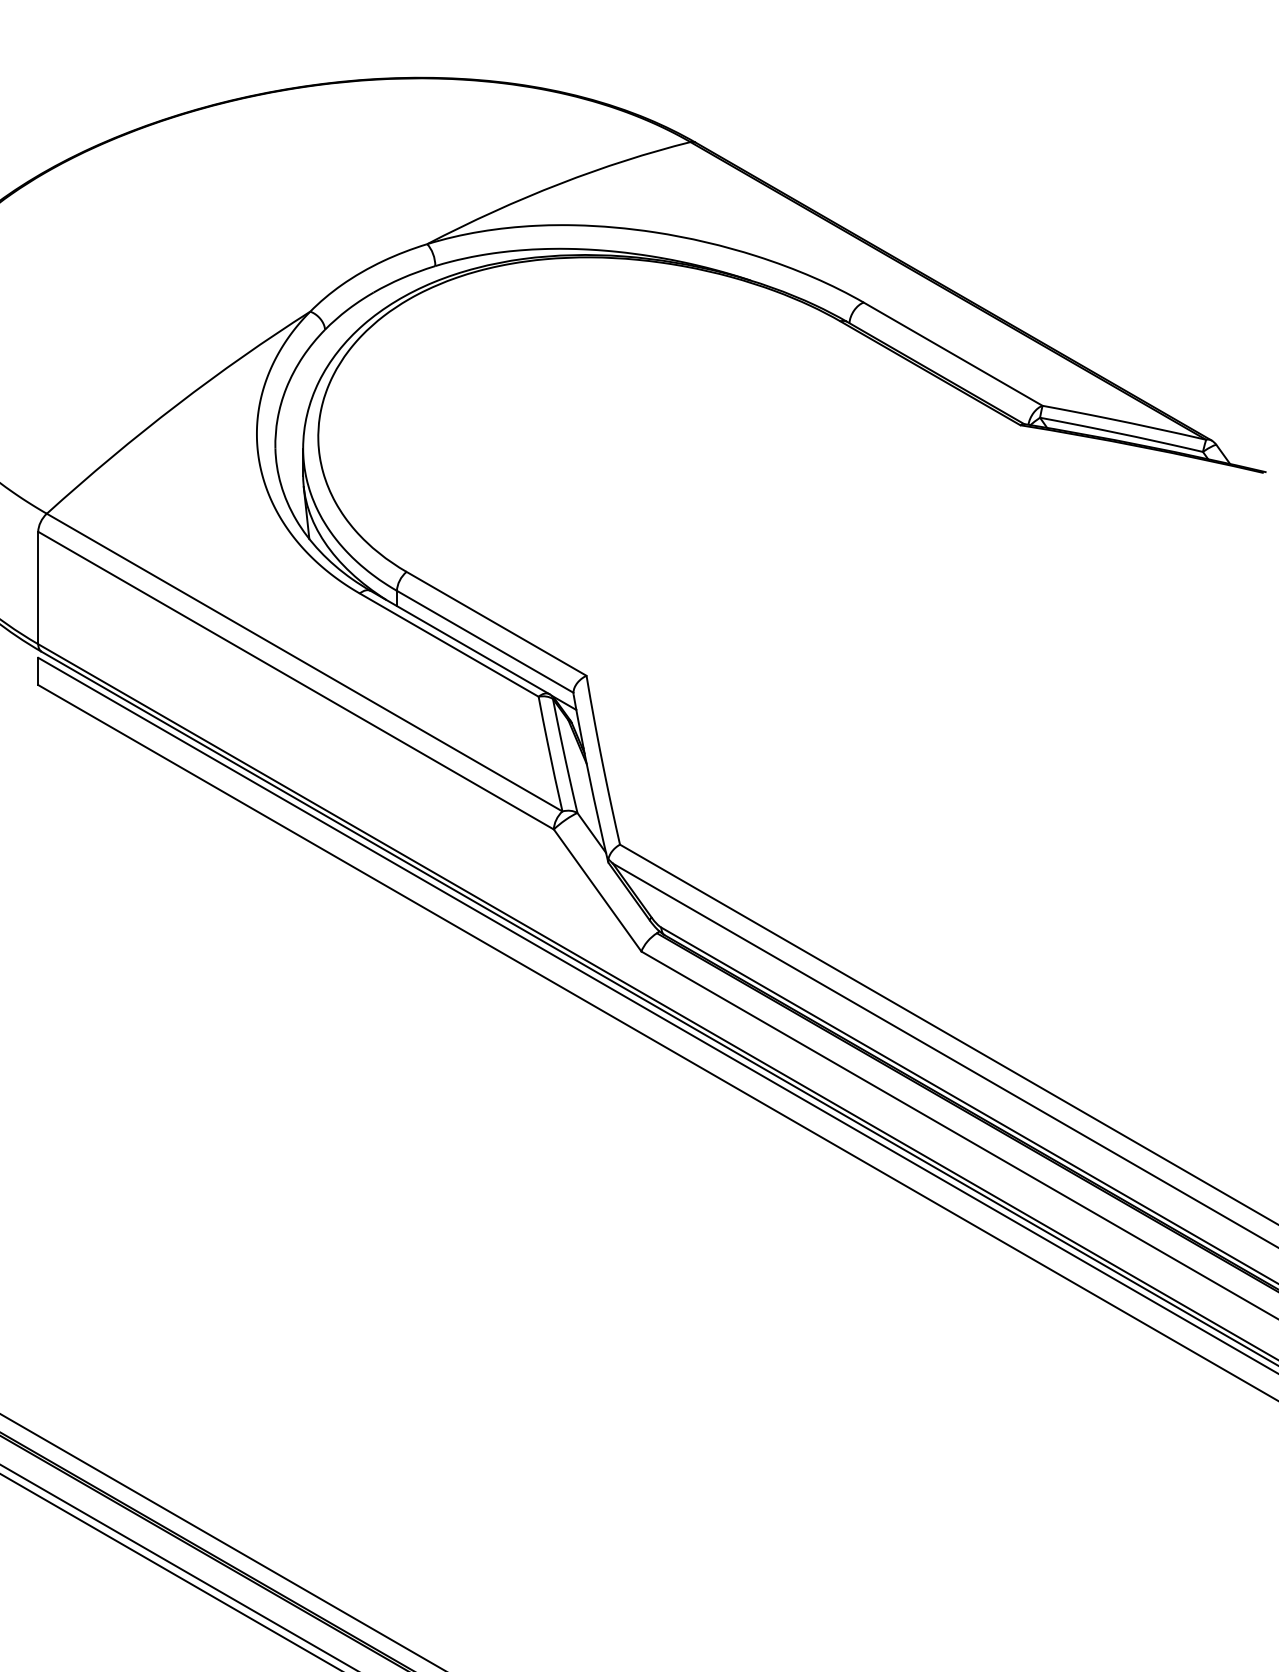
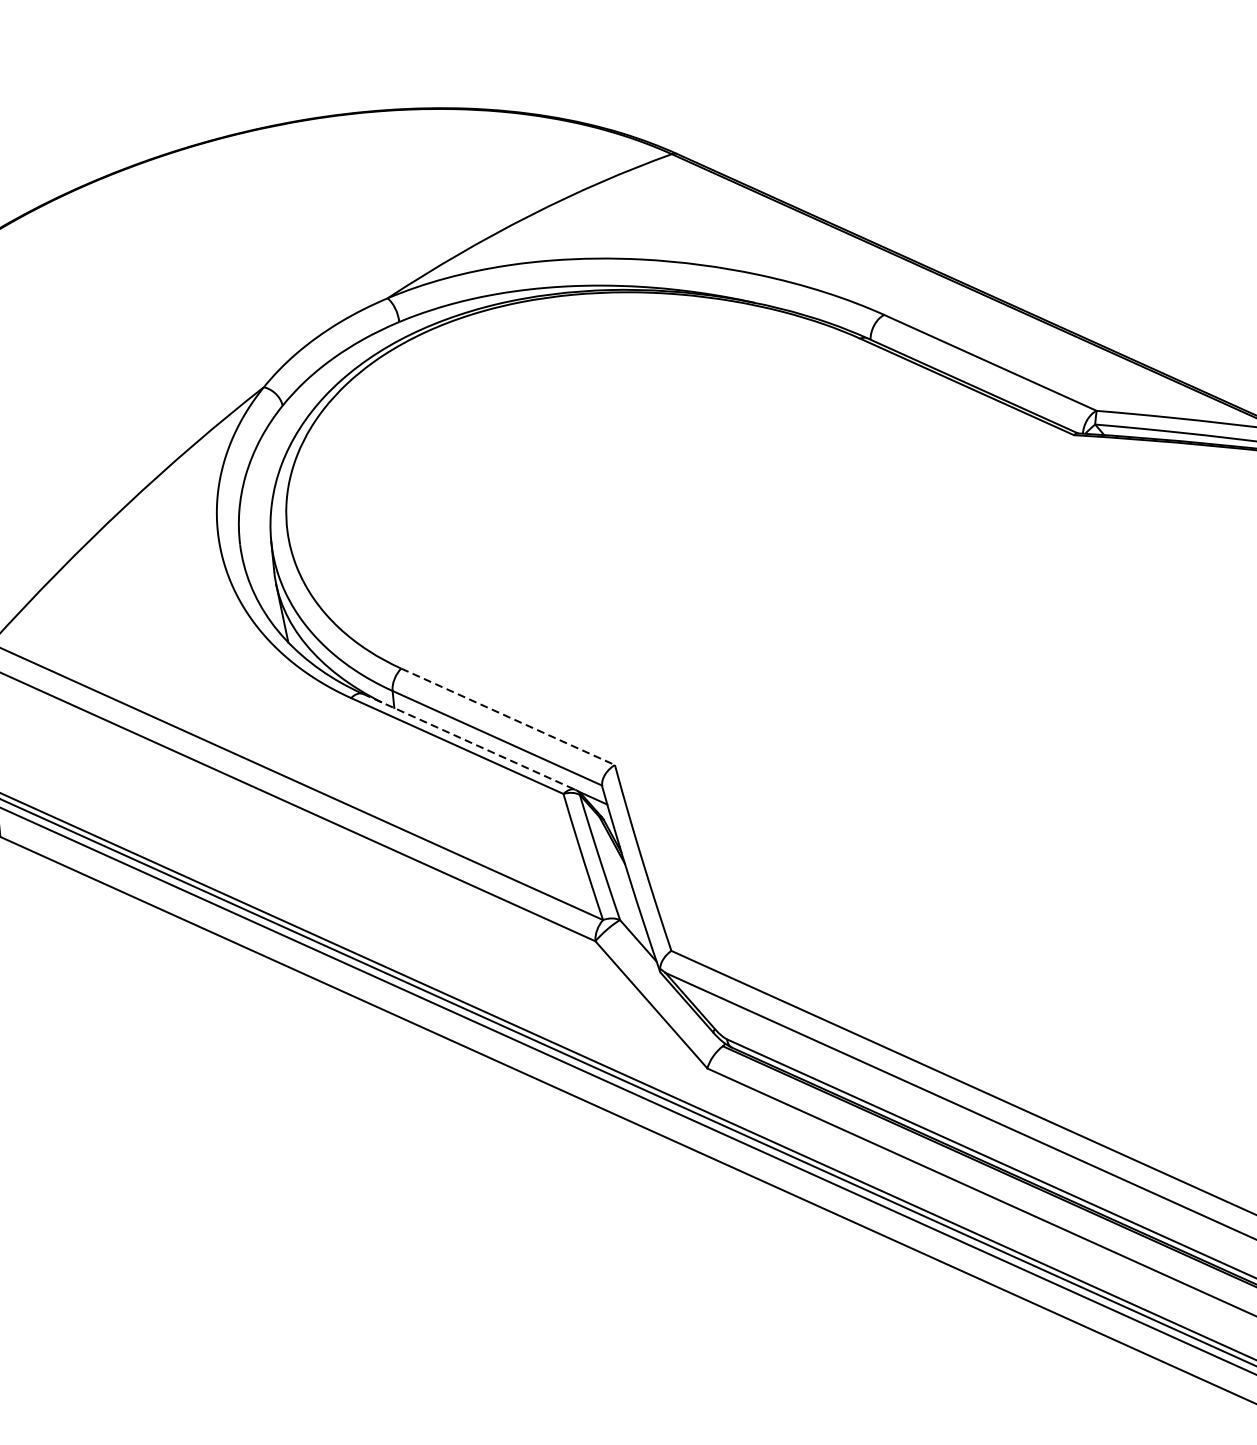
line: (496, 623) -> (507, 716), solid -> dashed
line: (460, 642) -> (469, 741), solid -> dashed

